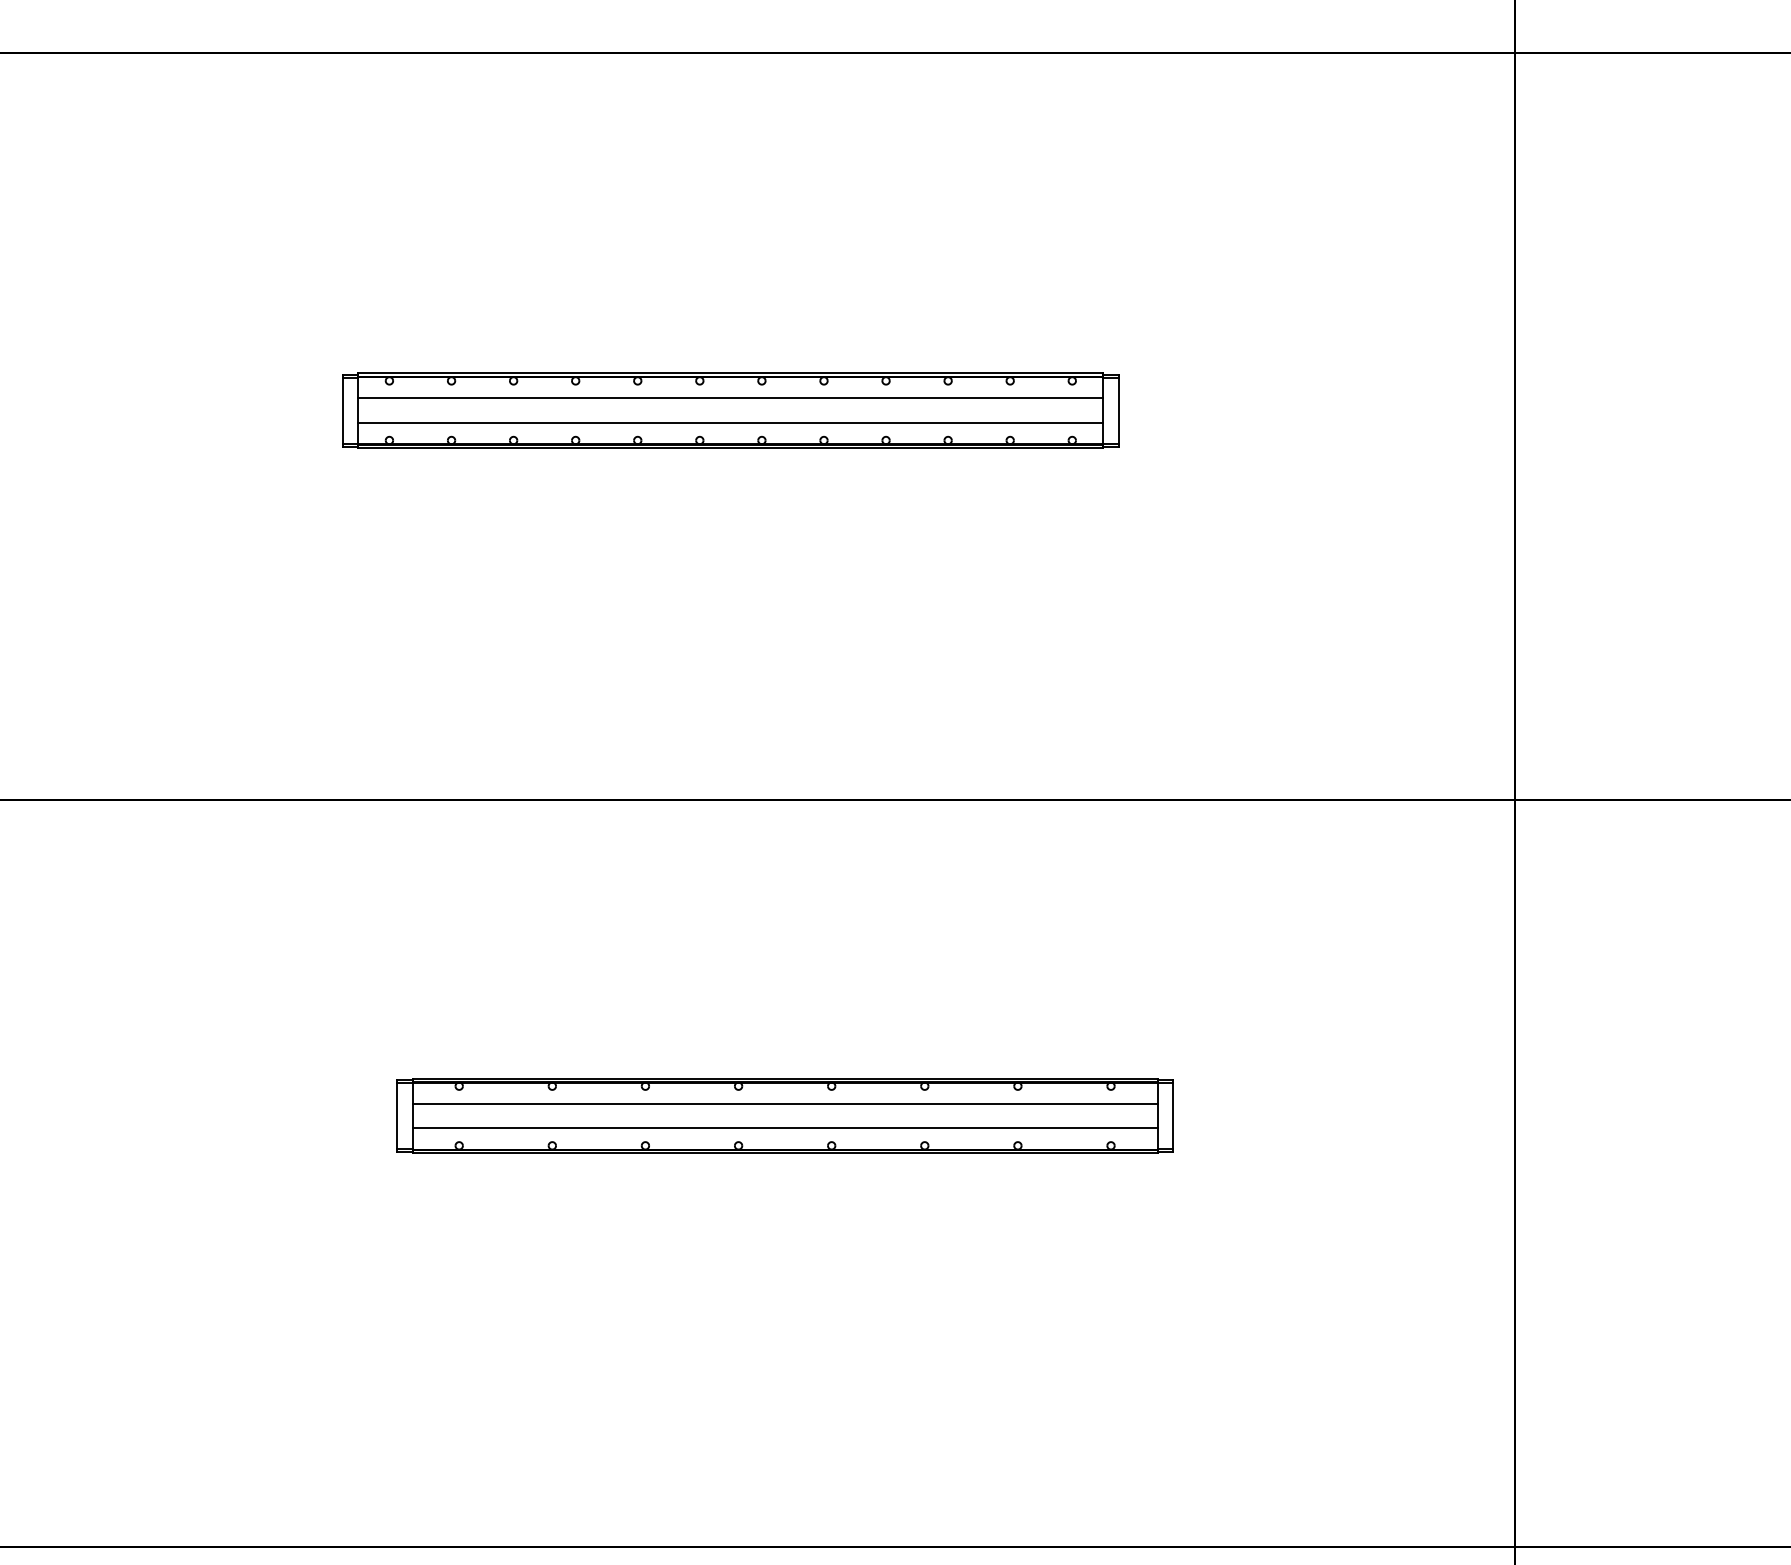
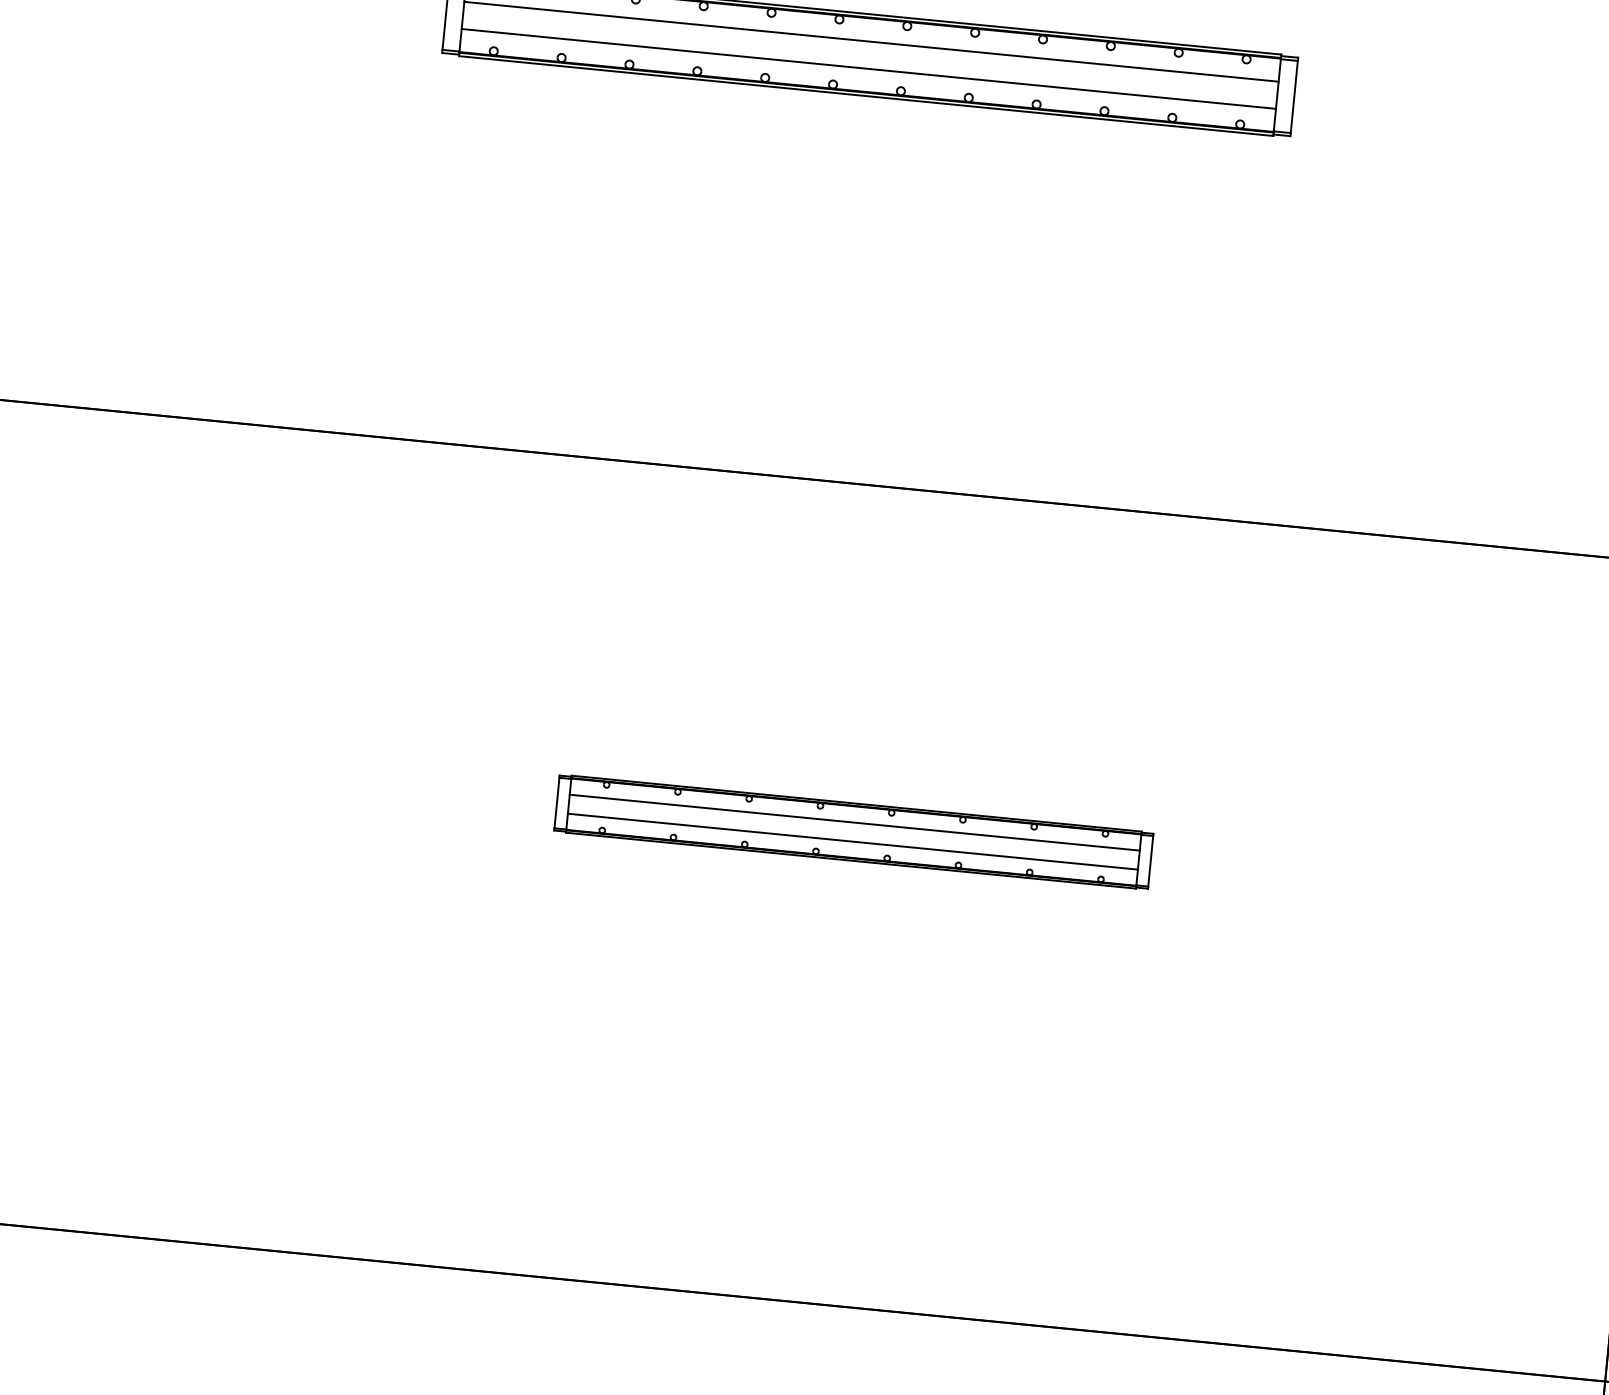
part: (784, 1115) -> (853, 831), size x0.7

